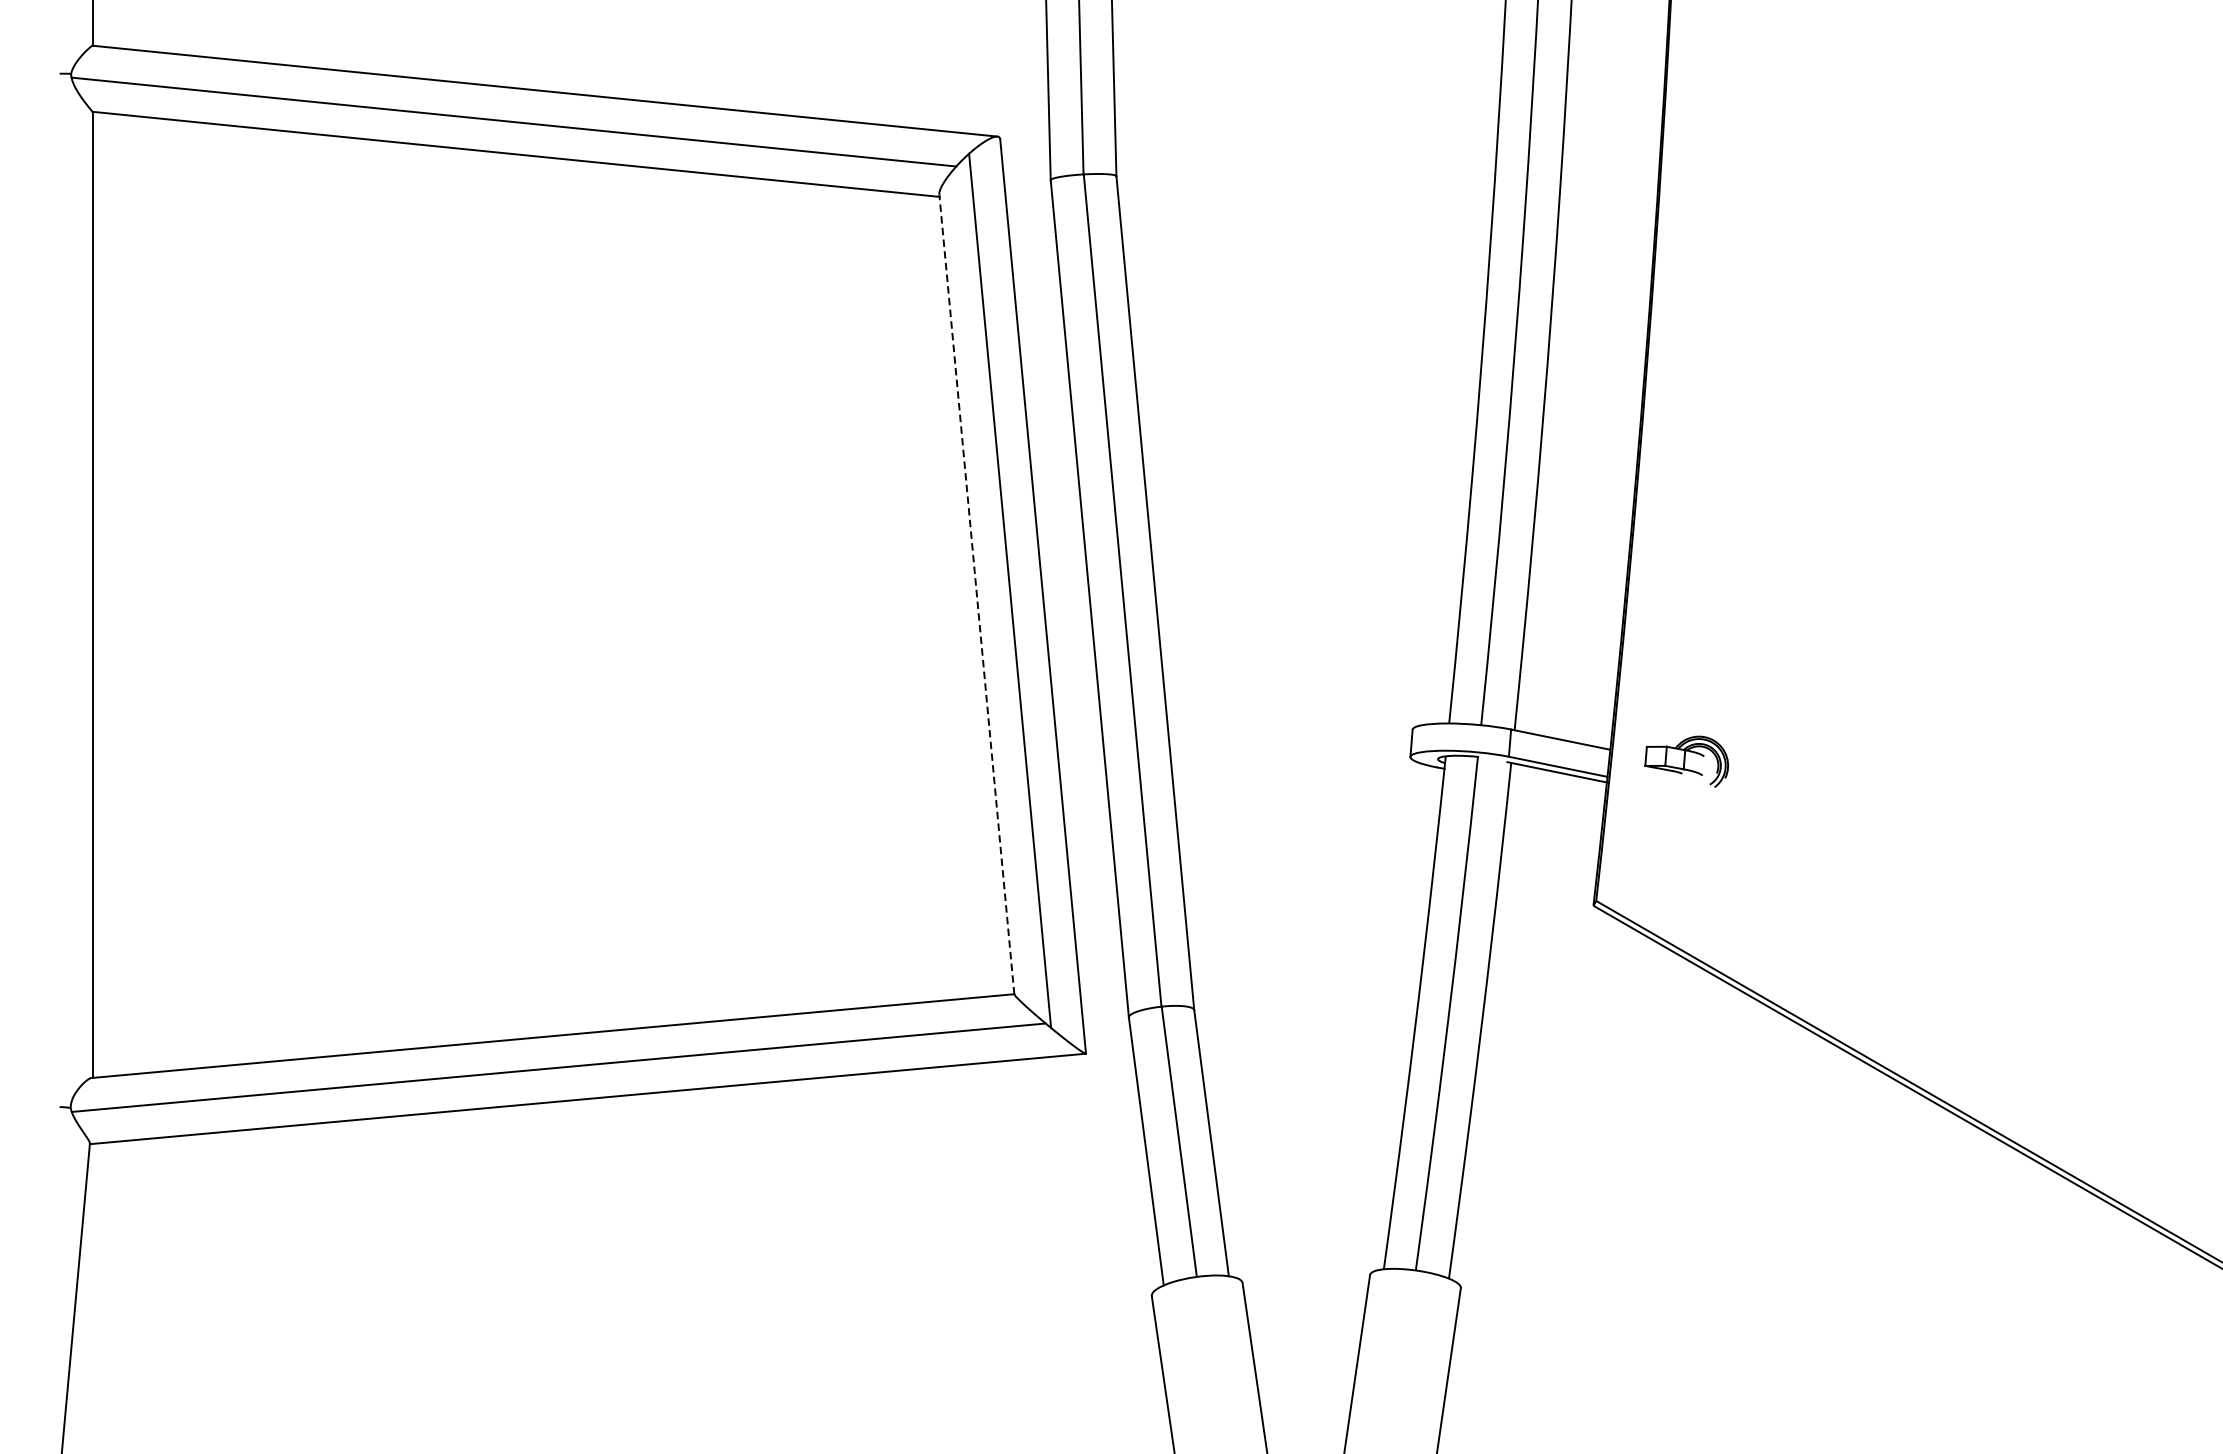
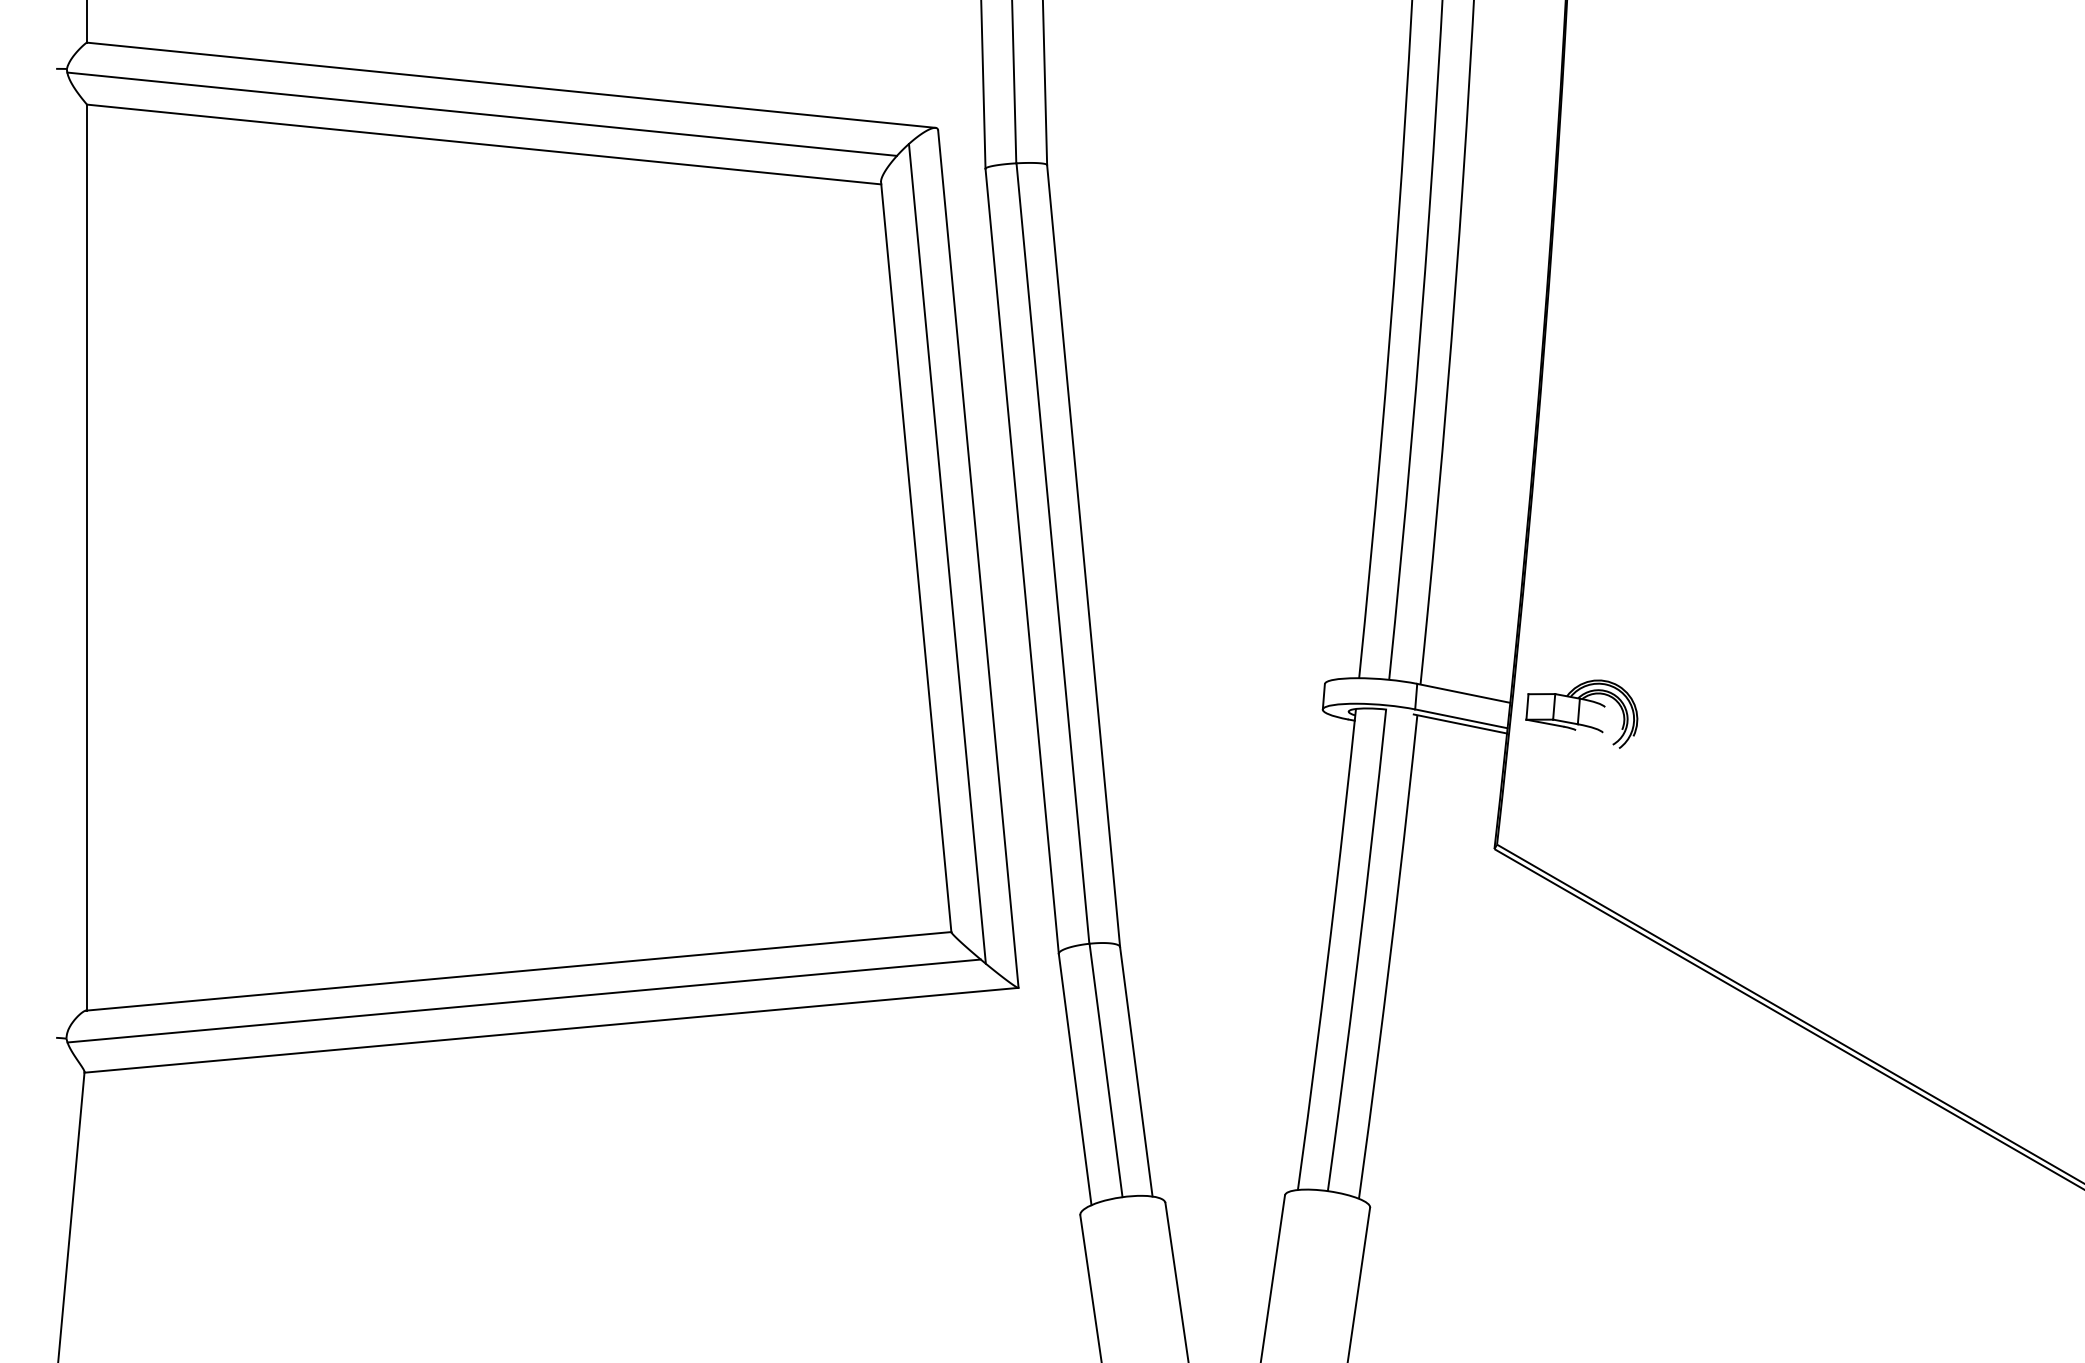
line: (977, 594) -> (916, 557), dashed -> solid
part: (1686, 761) -> (1581, 713), size x1.43

